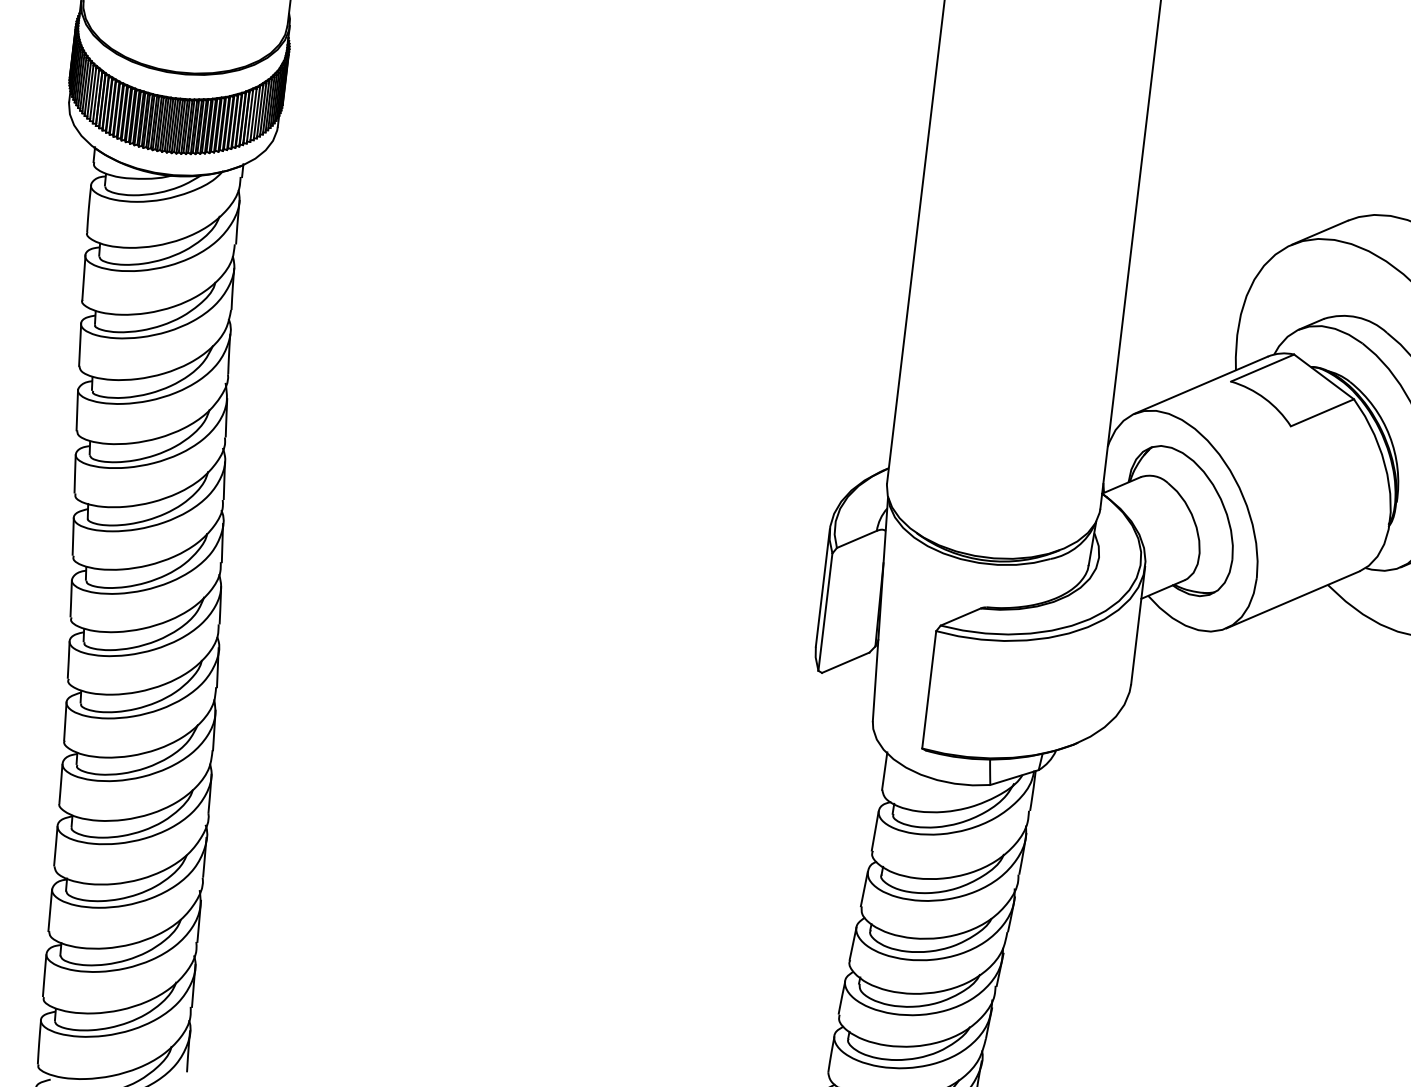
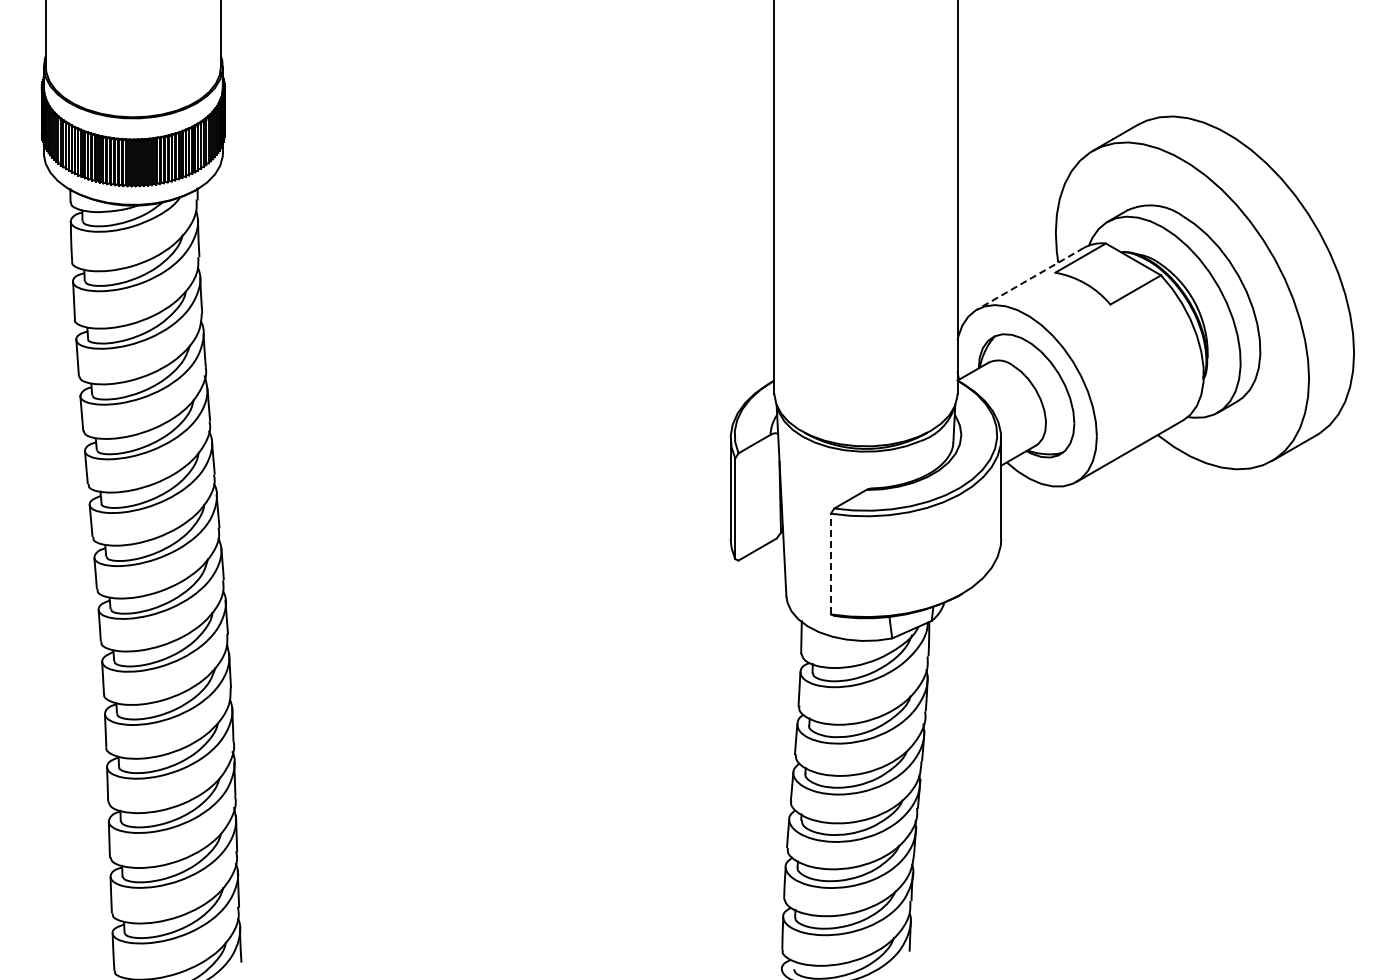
line: (1201, 384) -> (1030, 278), solid -> dashed
line: (928, 689) -> (830, 563), solid -> dashed

